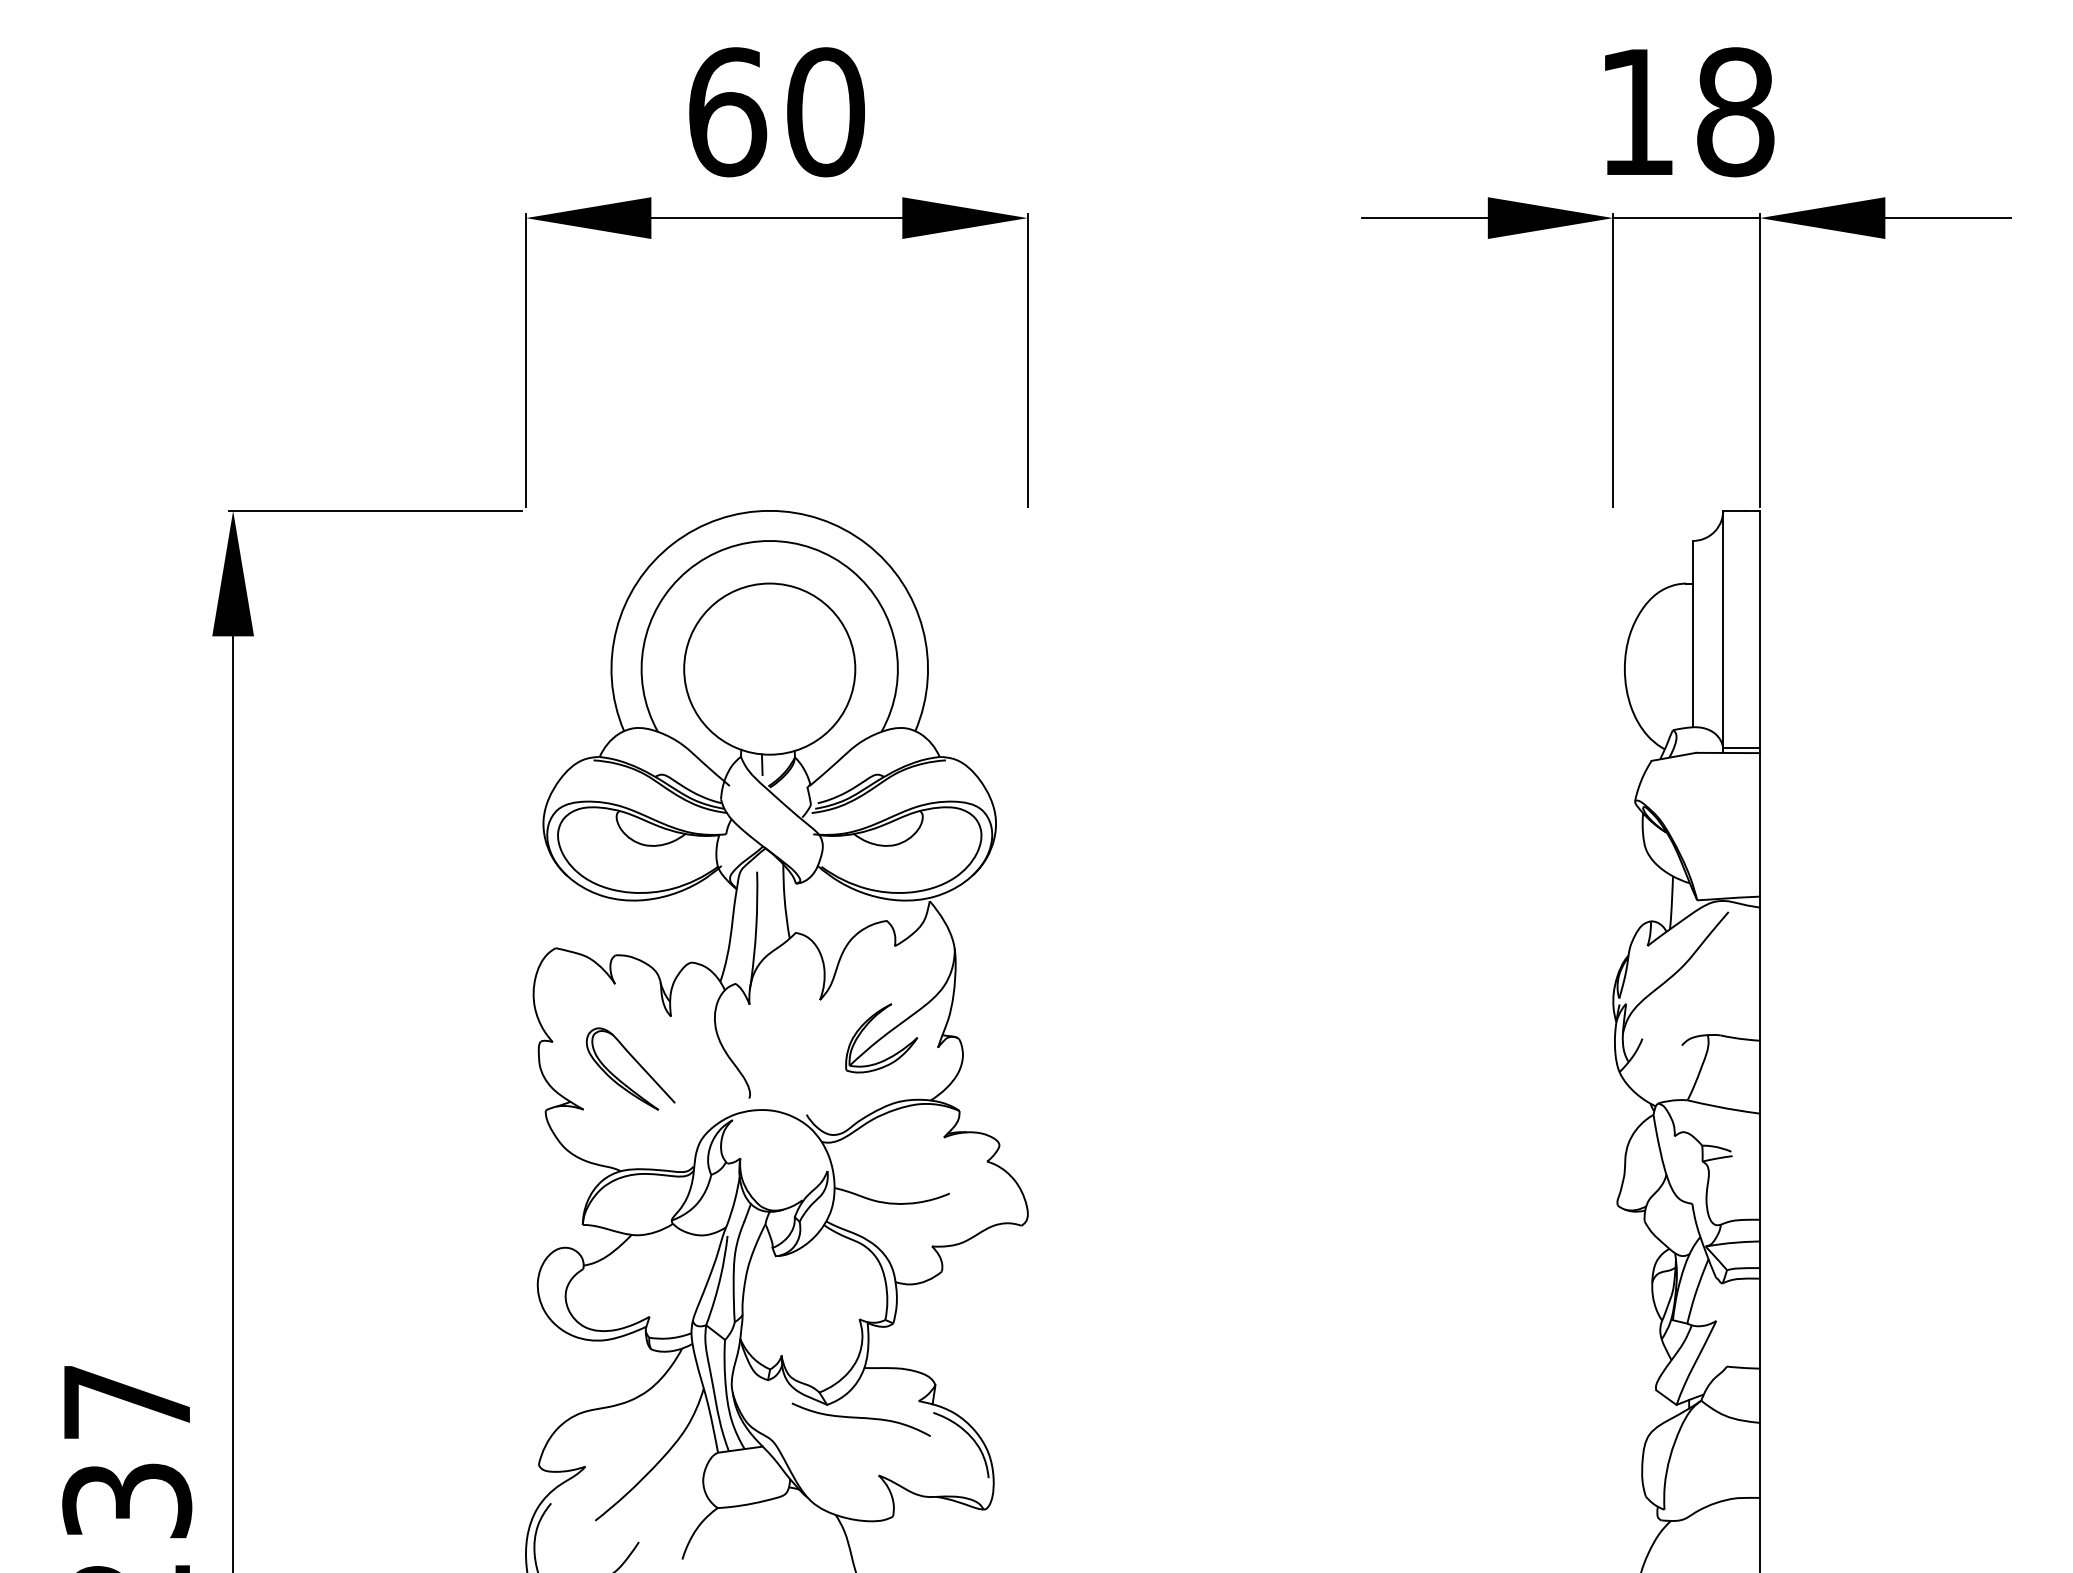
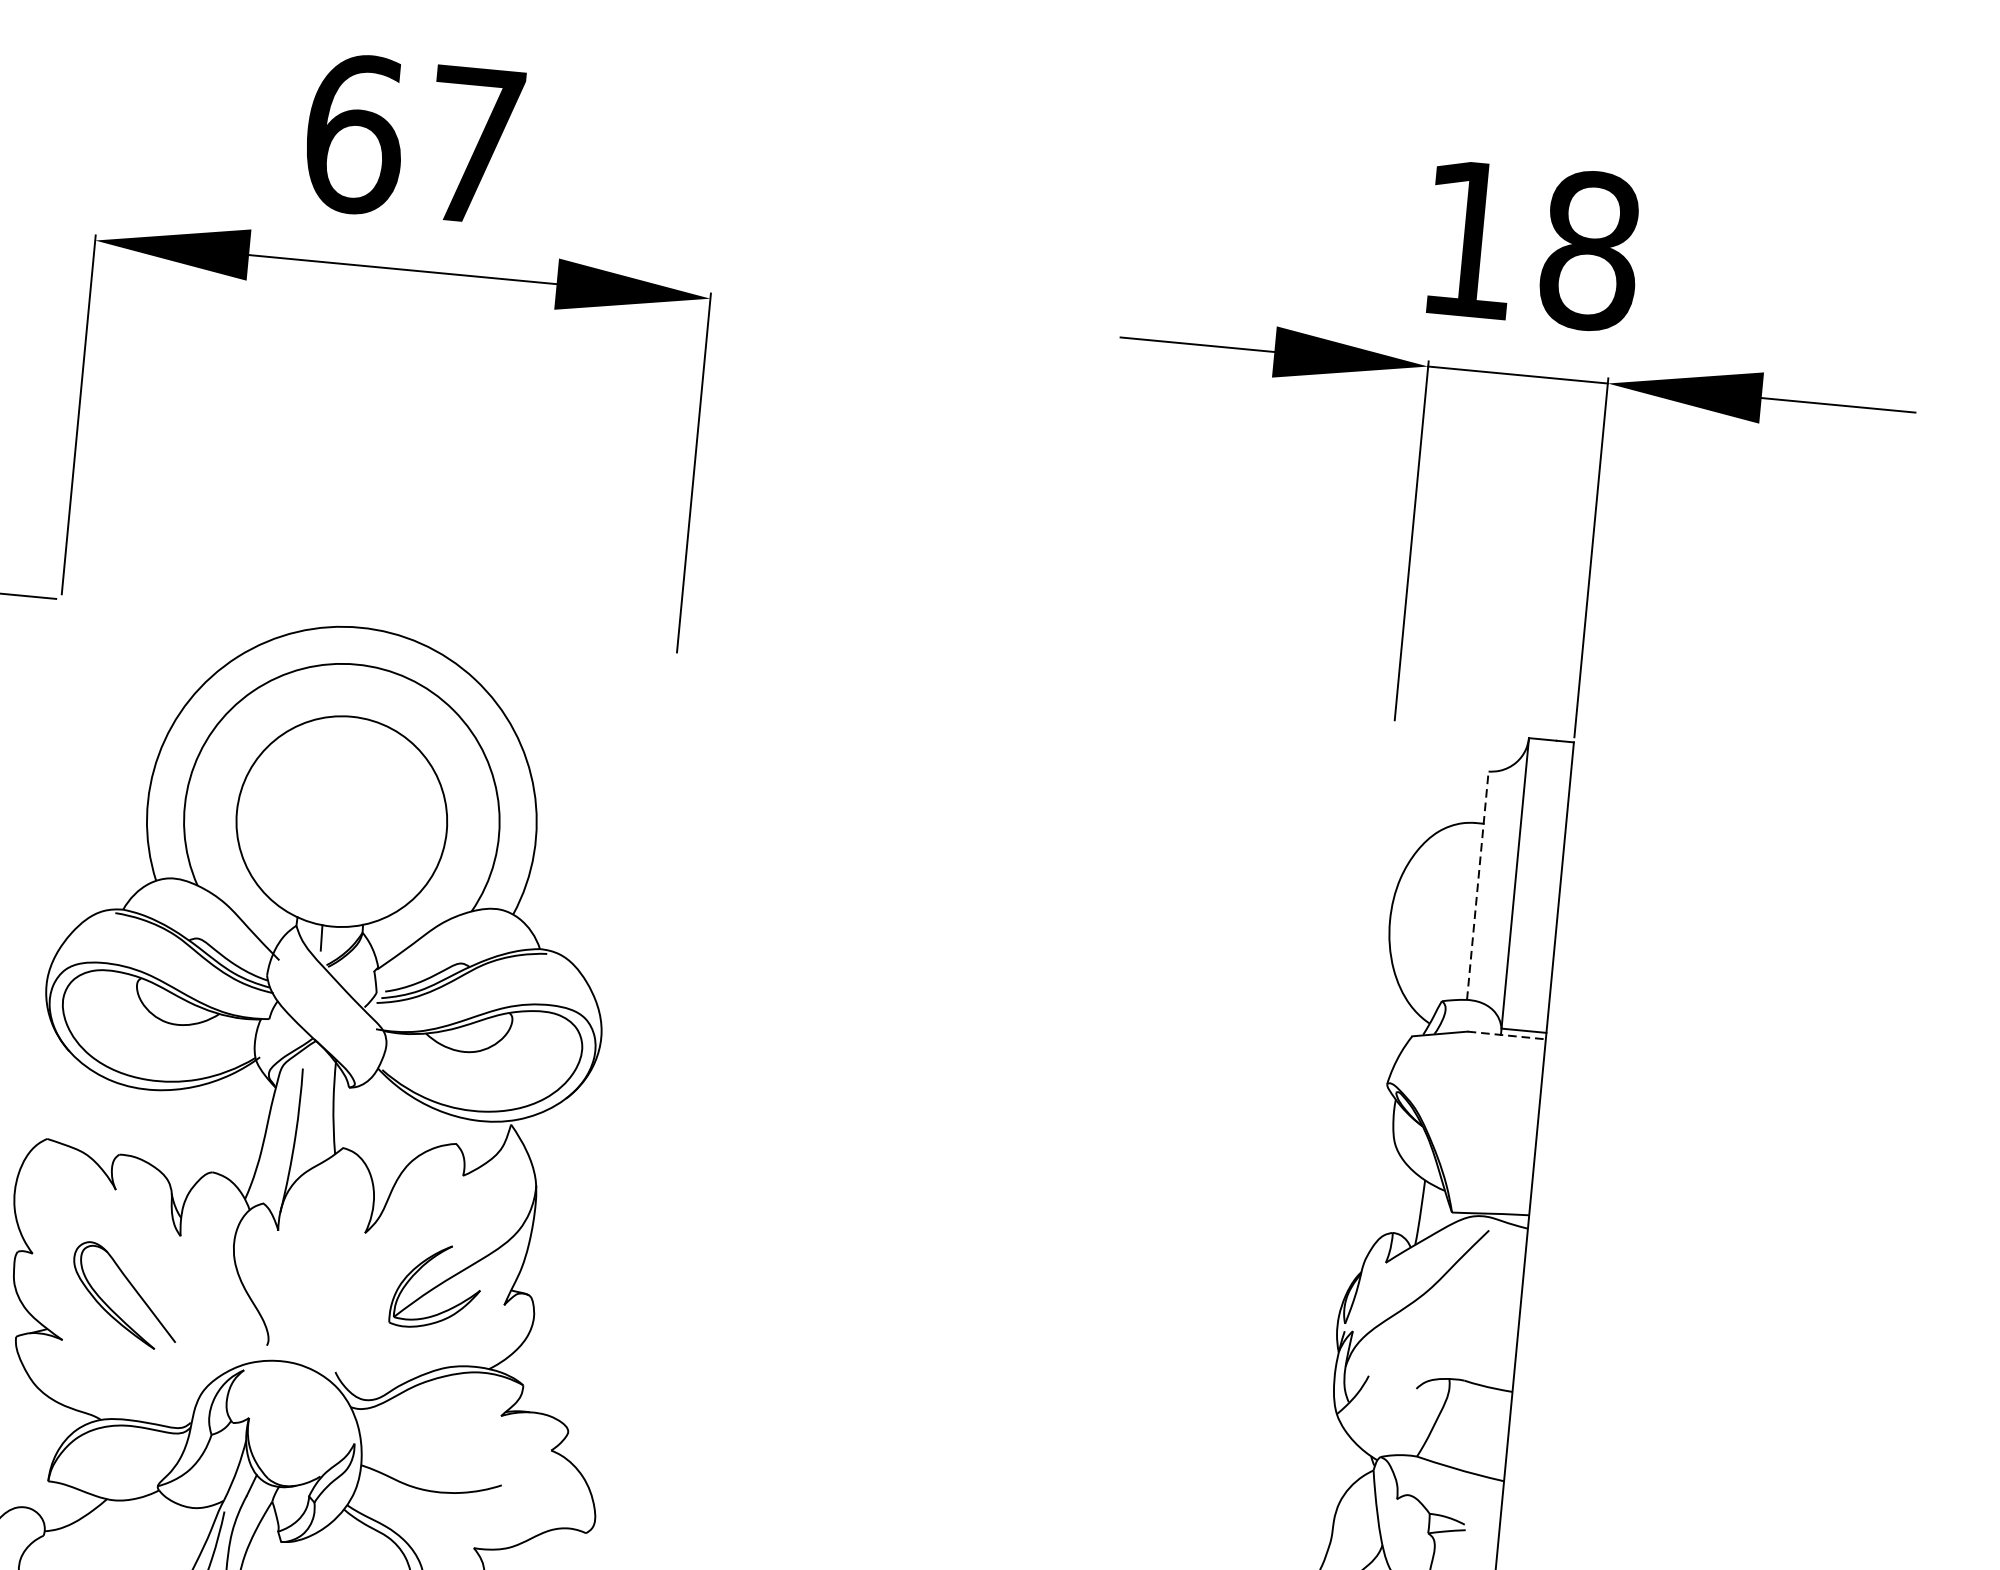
text: (826, 112) -> (475, 145), 60 -> 67
line: (1693, 633) -> (1478, 885), solid -> dashed
line: (1727, 752) -> (1506, 1034), solid -> dashed

